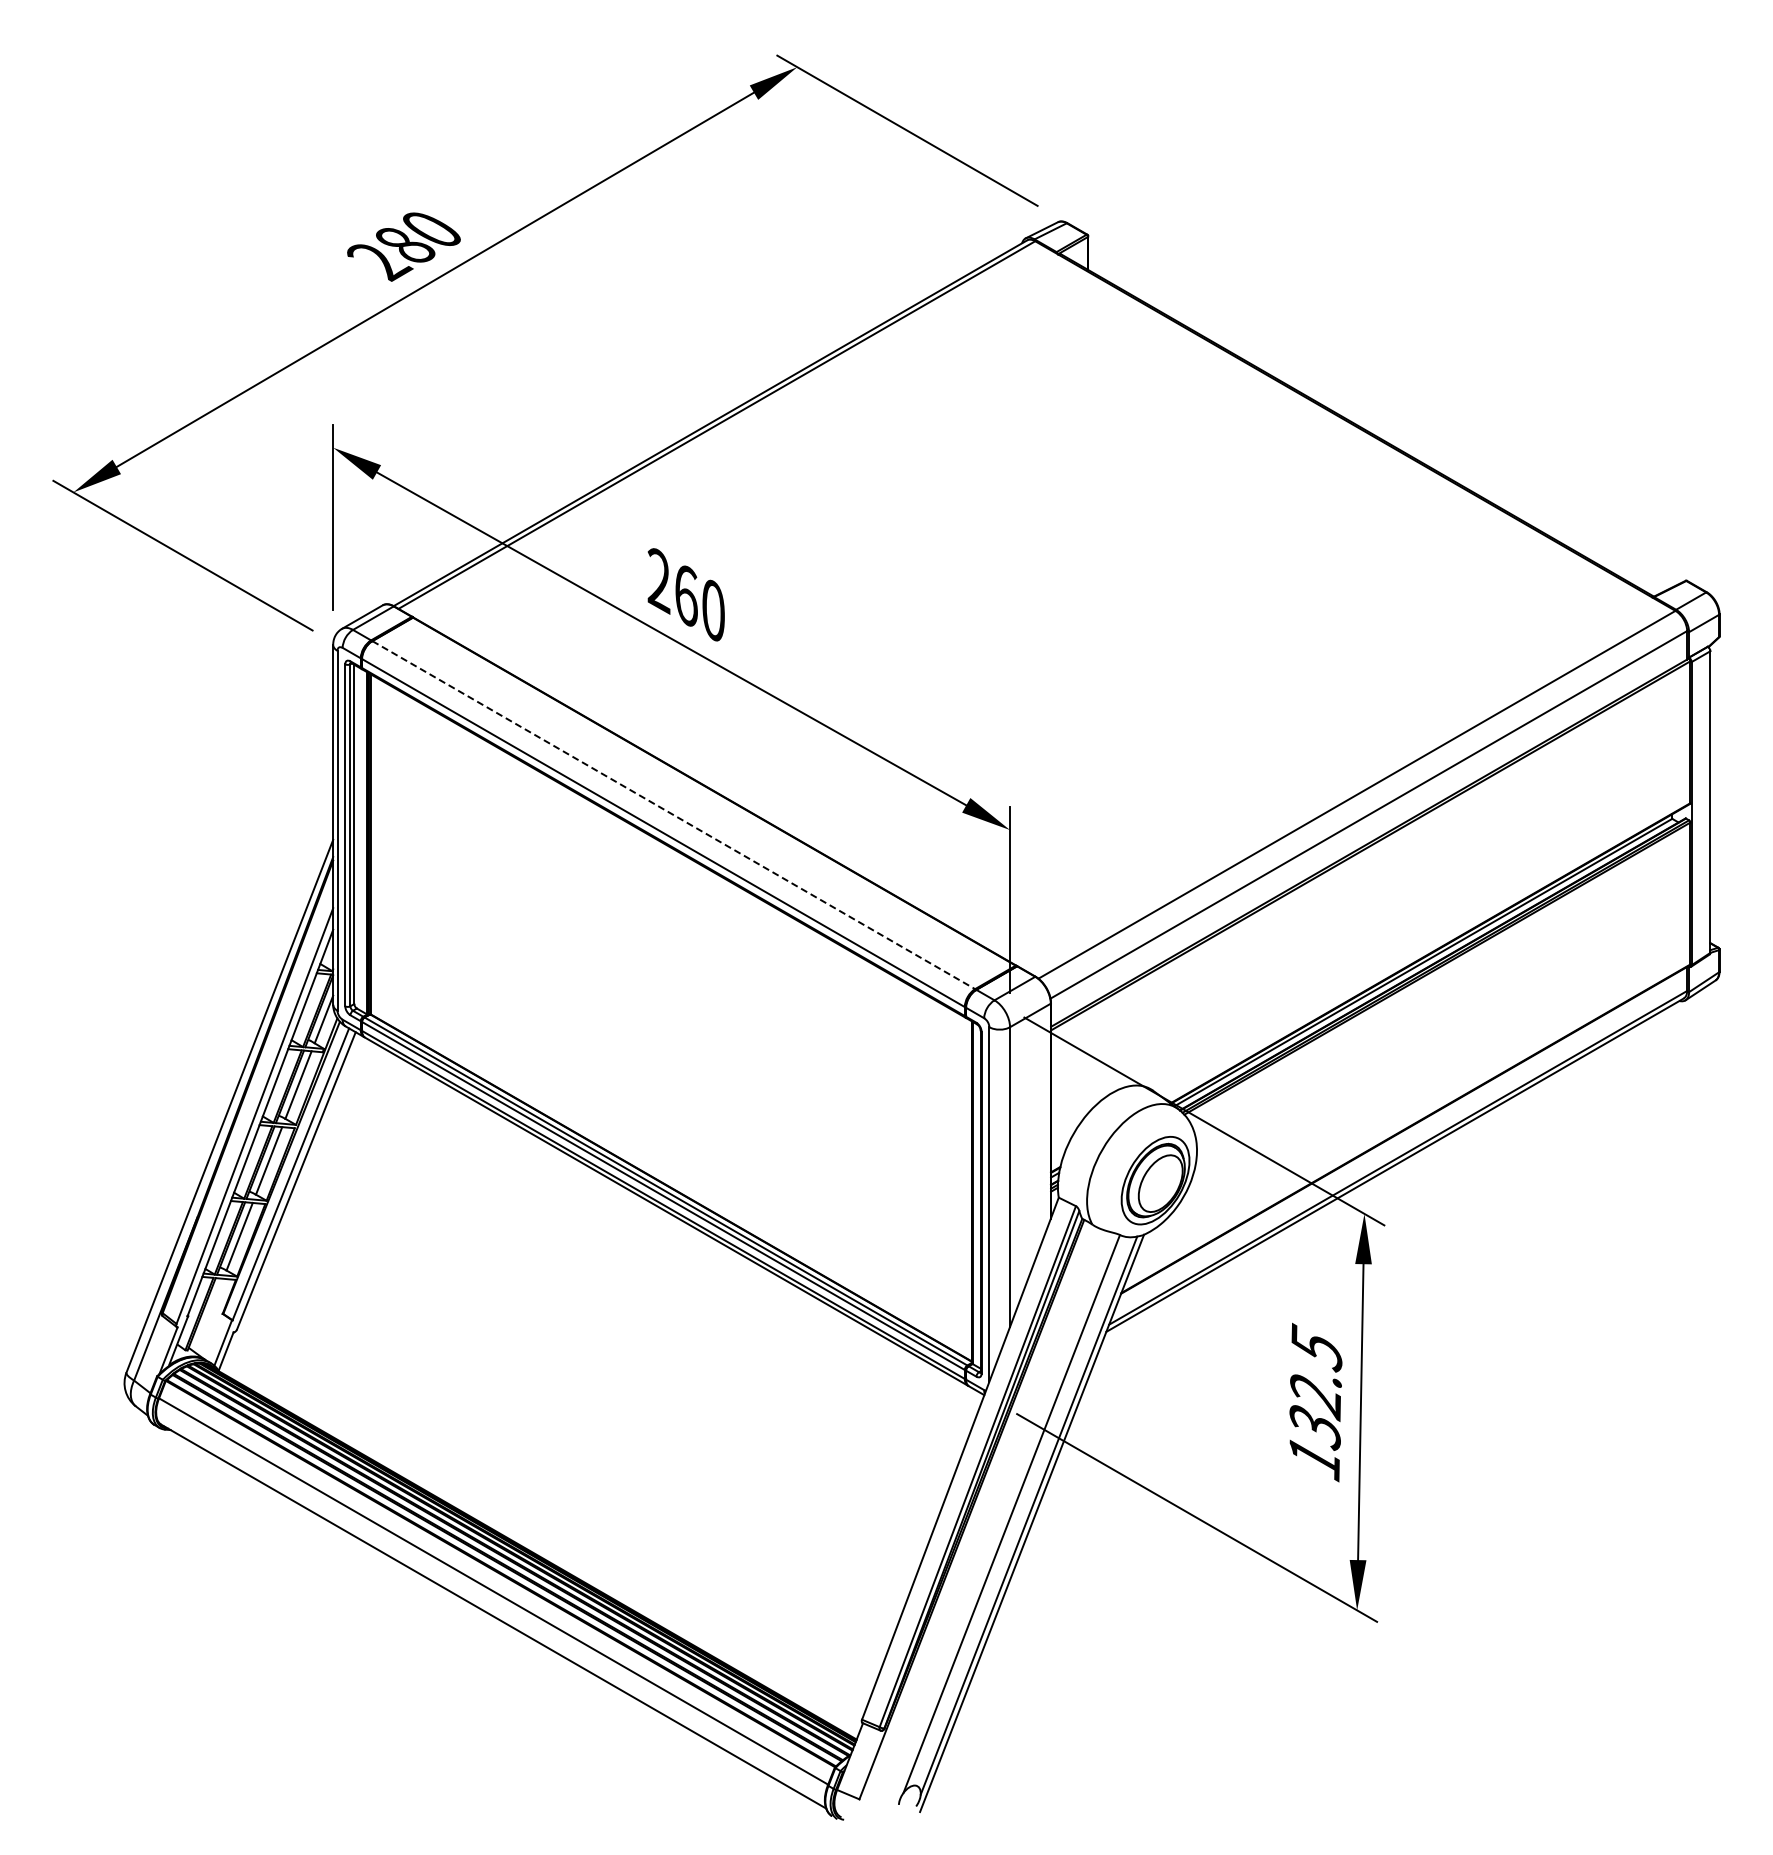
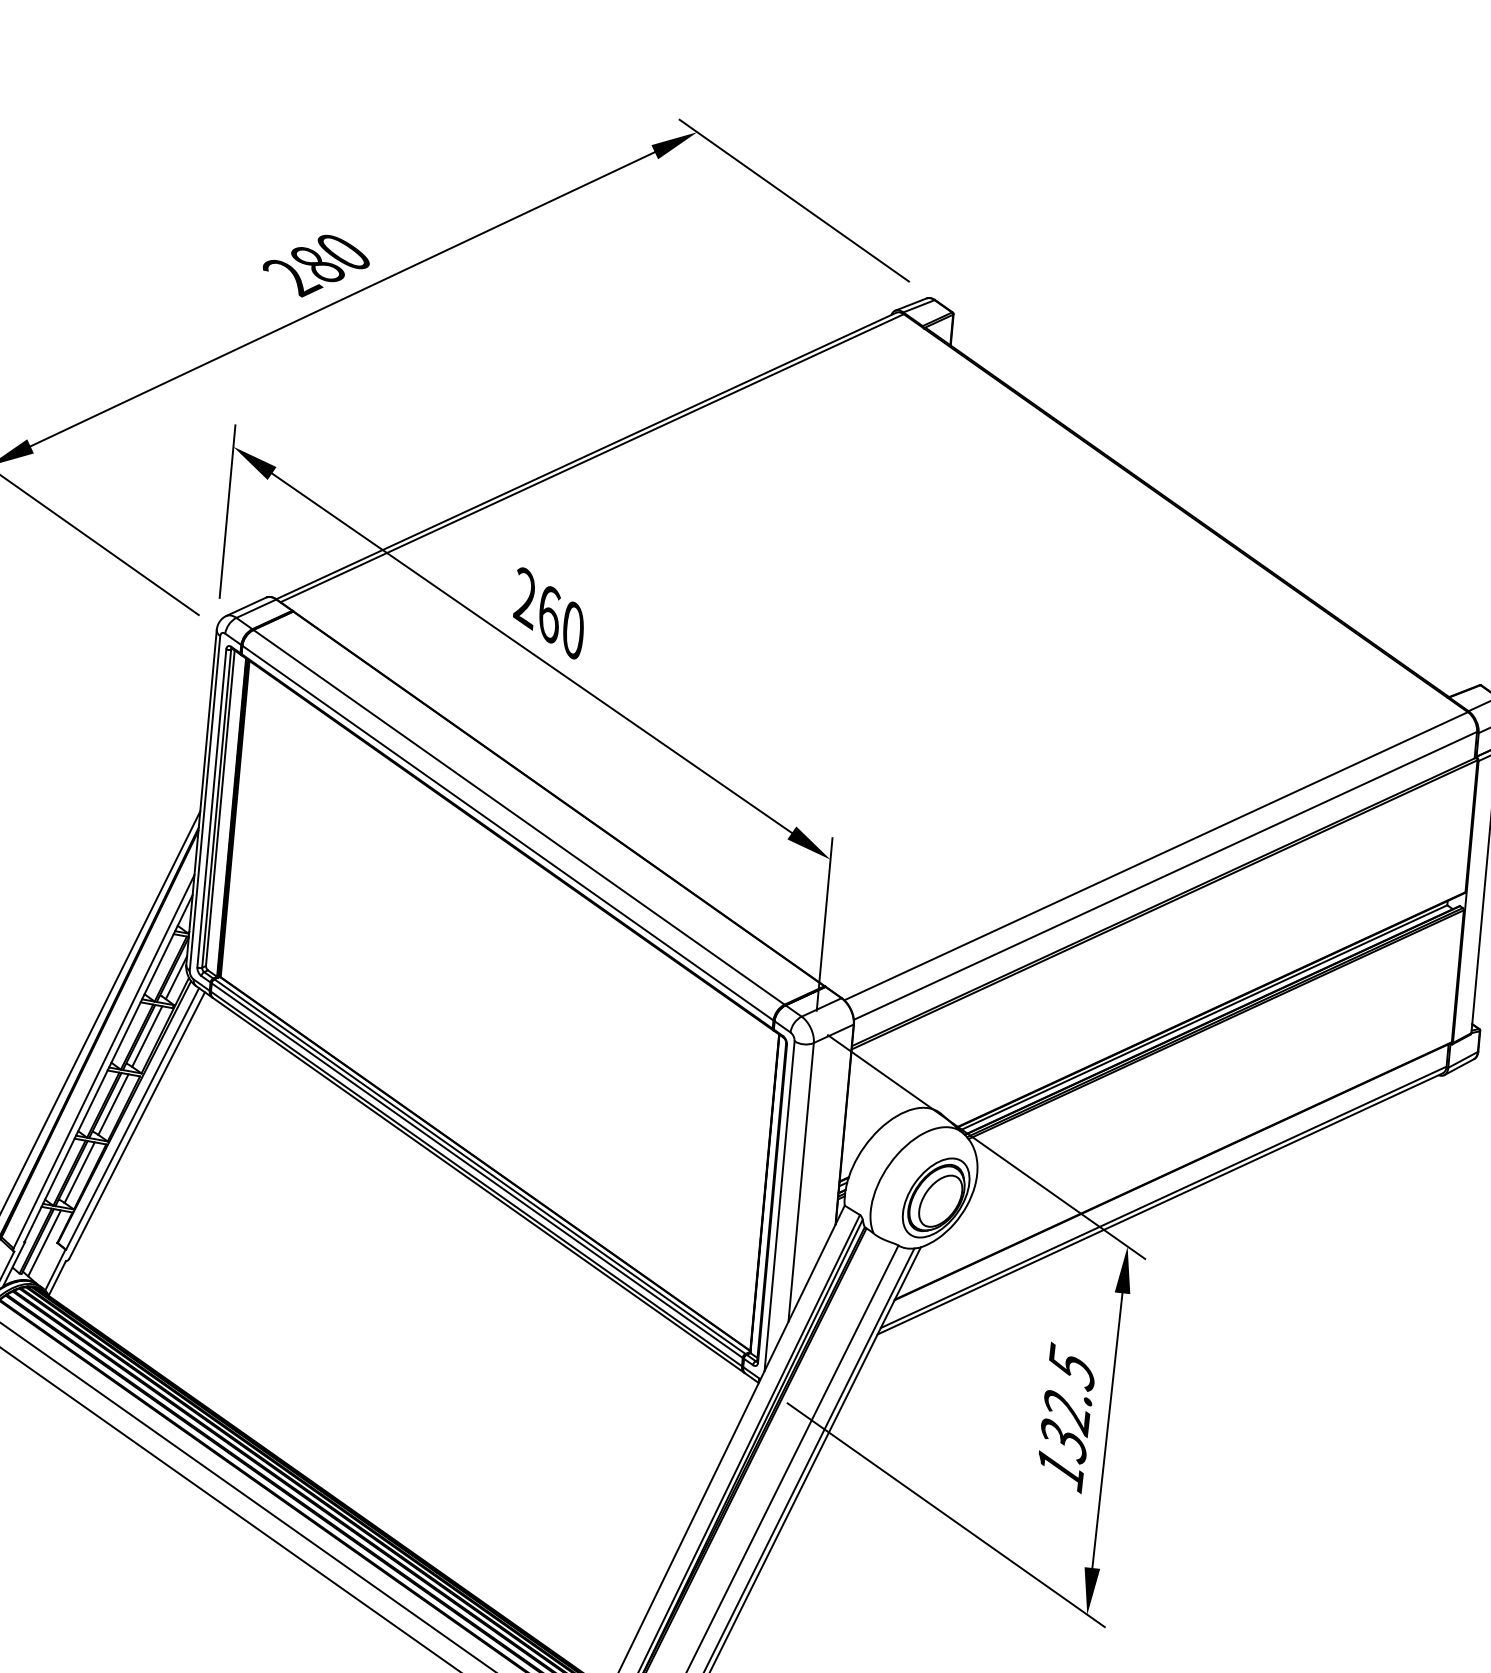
line: (673, 815) -> (518, 817), dashed -> solid
line: (208, 1315) -> (44, 1243), added

